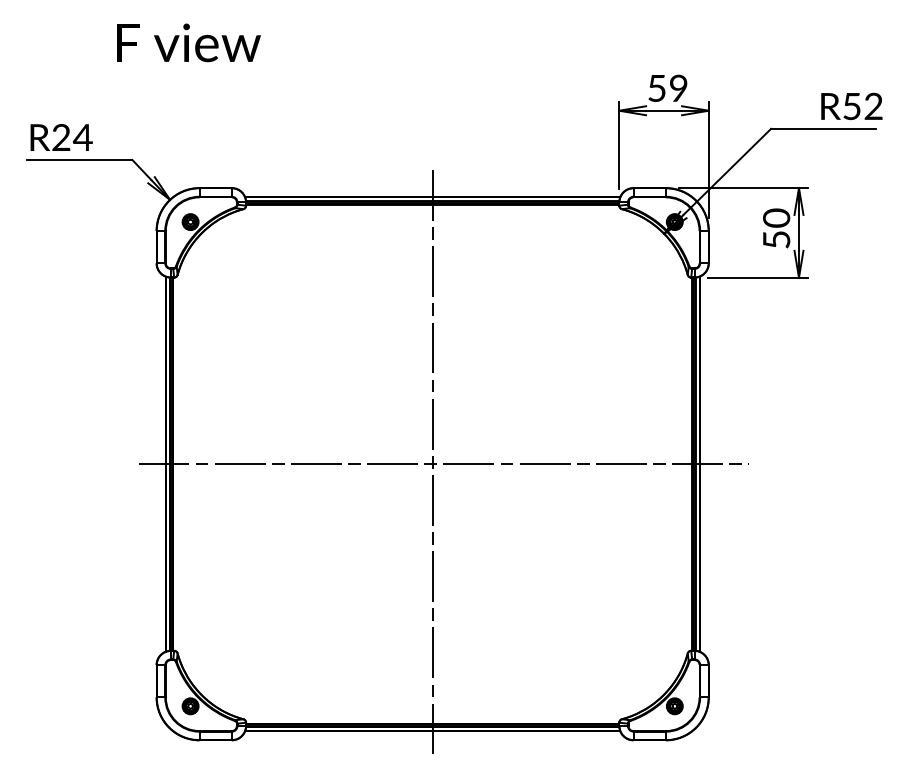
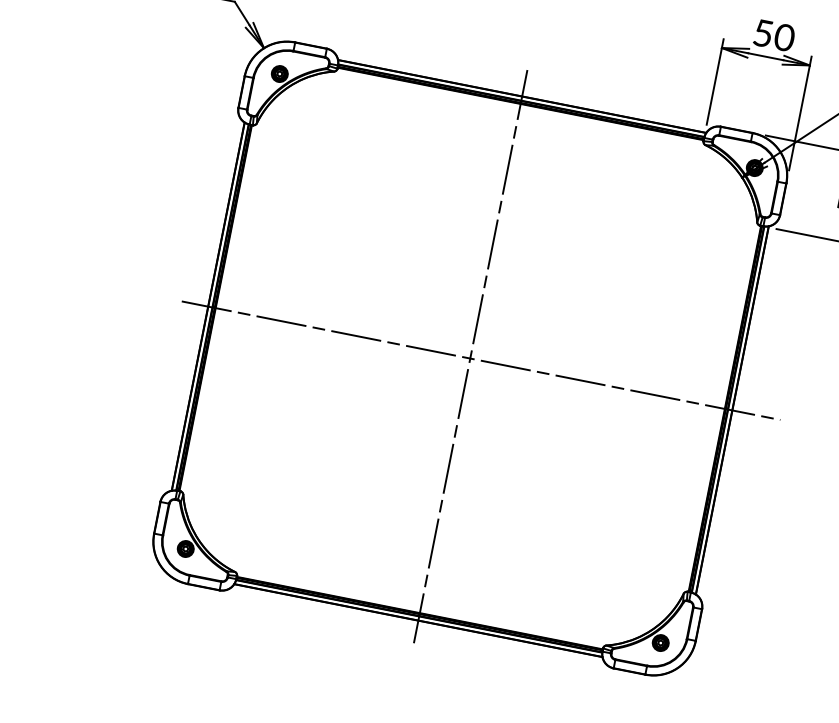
text: (678, 88) -> (784, 37), 59 -> 50

